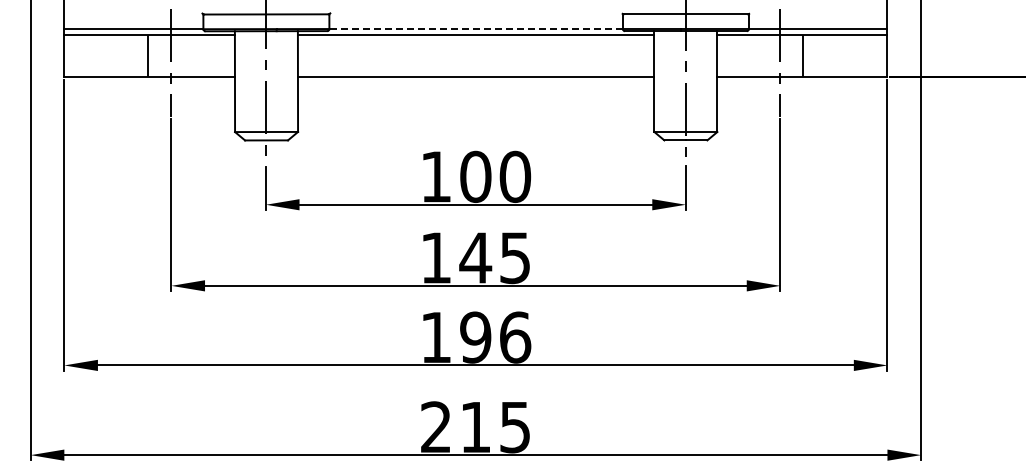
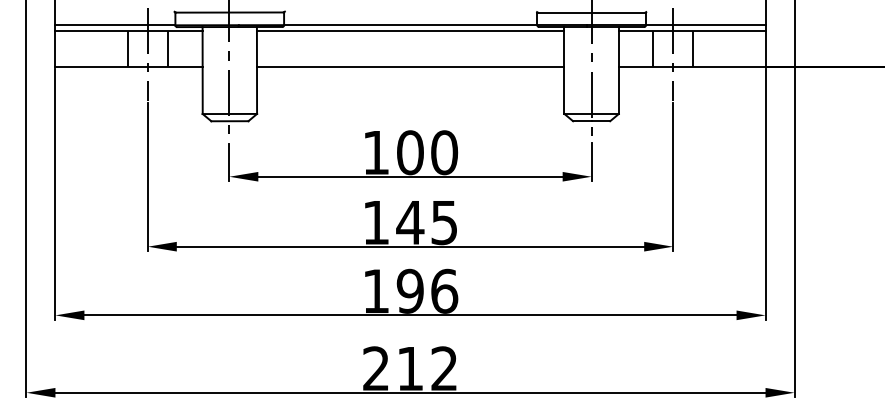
line: (476, 29) -> (411, 25), dashed -> solid
line: (194, 56) -> (167, 48), added
line: (757, 56) -> (653, 48), added
text: (514, 427) -> (443, 368), 215 -> 212

